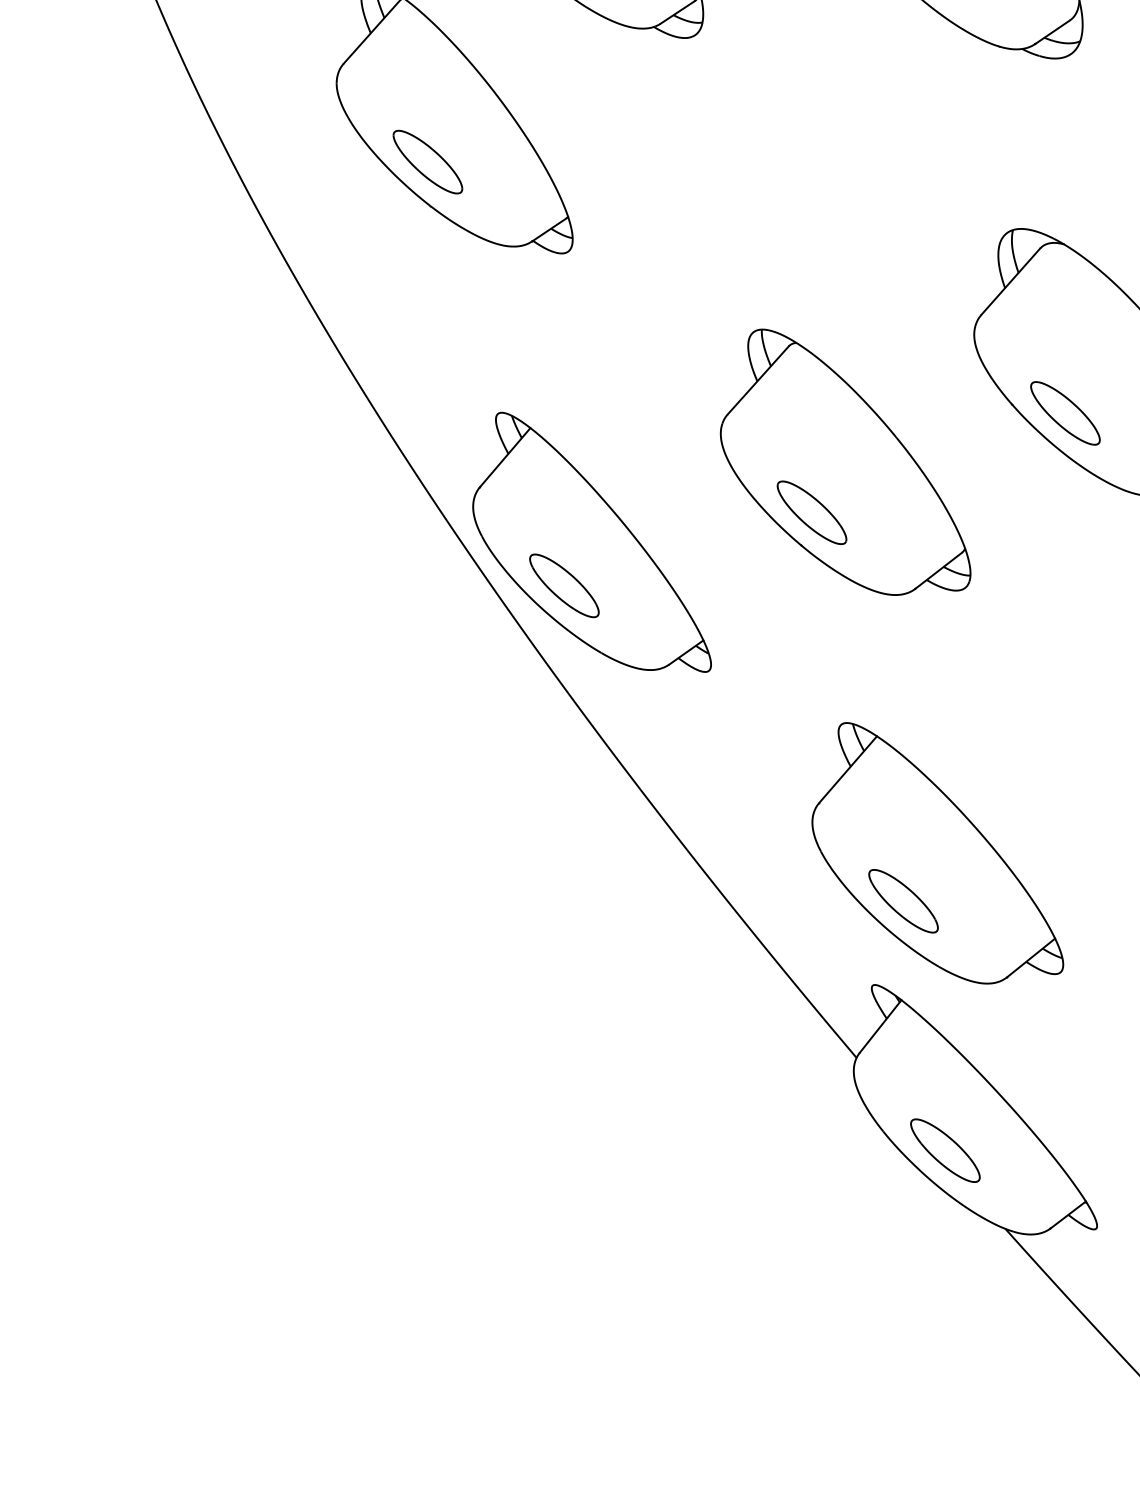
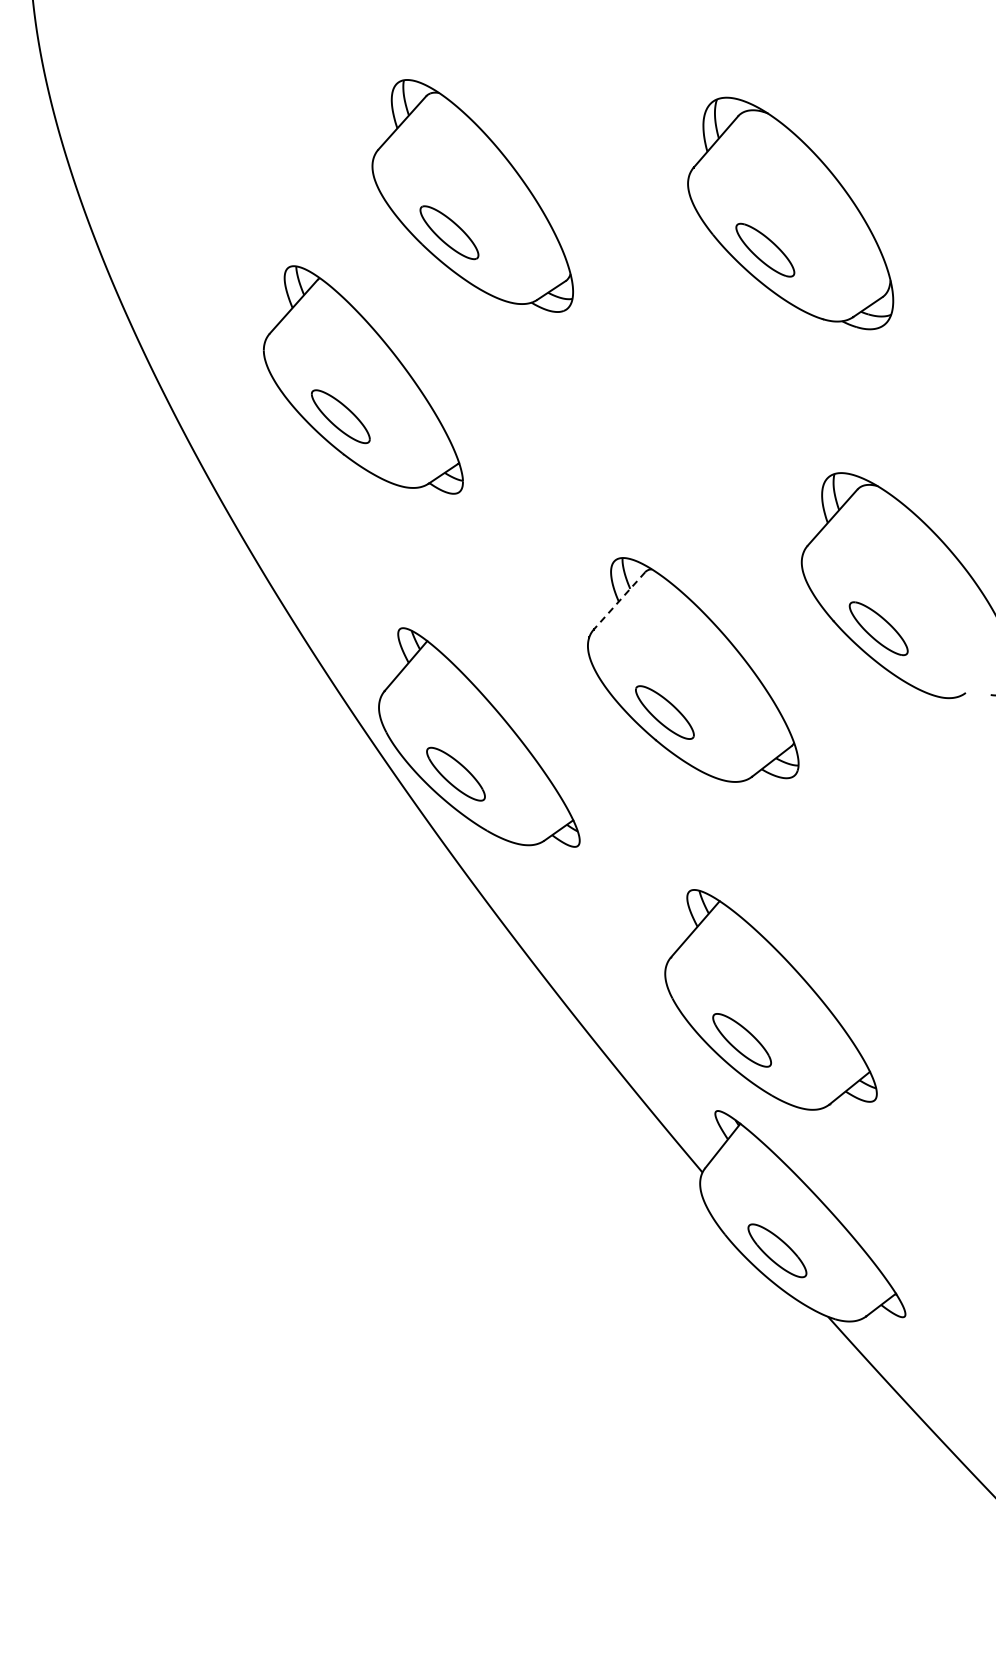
line: (758, 379) -> (619, 600), solid -> dashed

